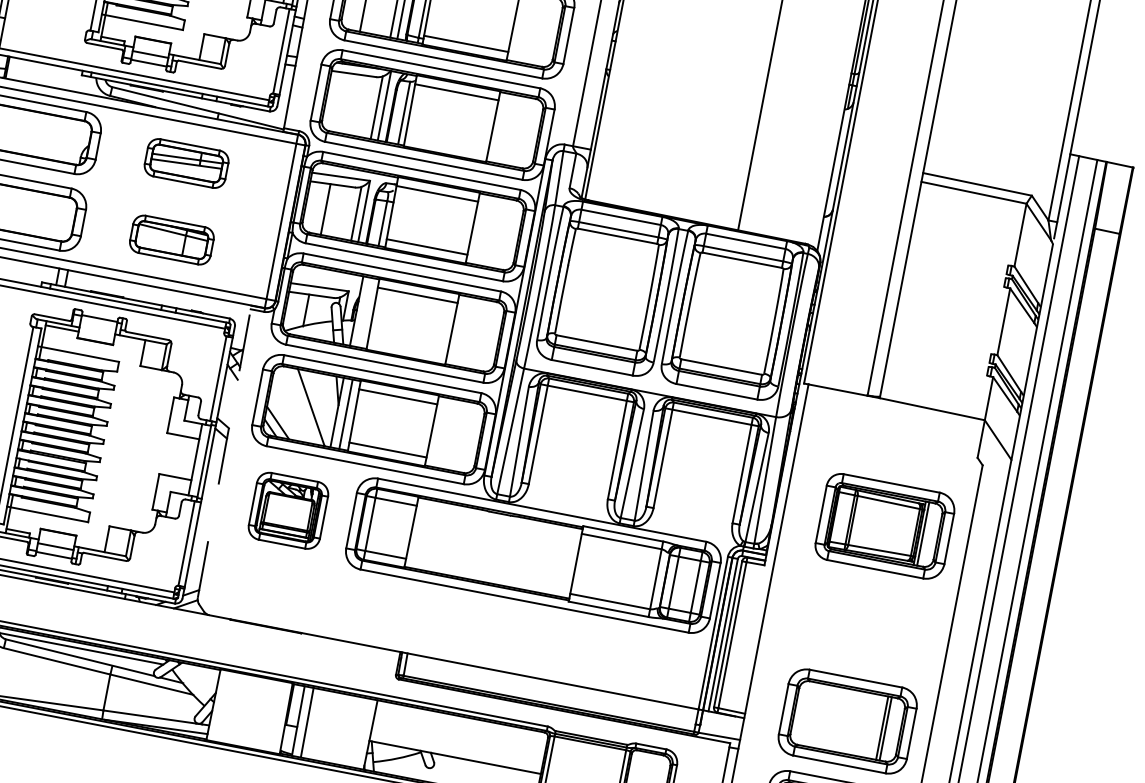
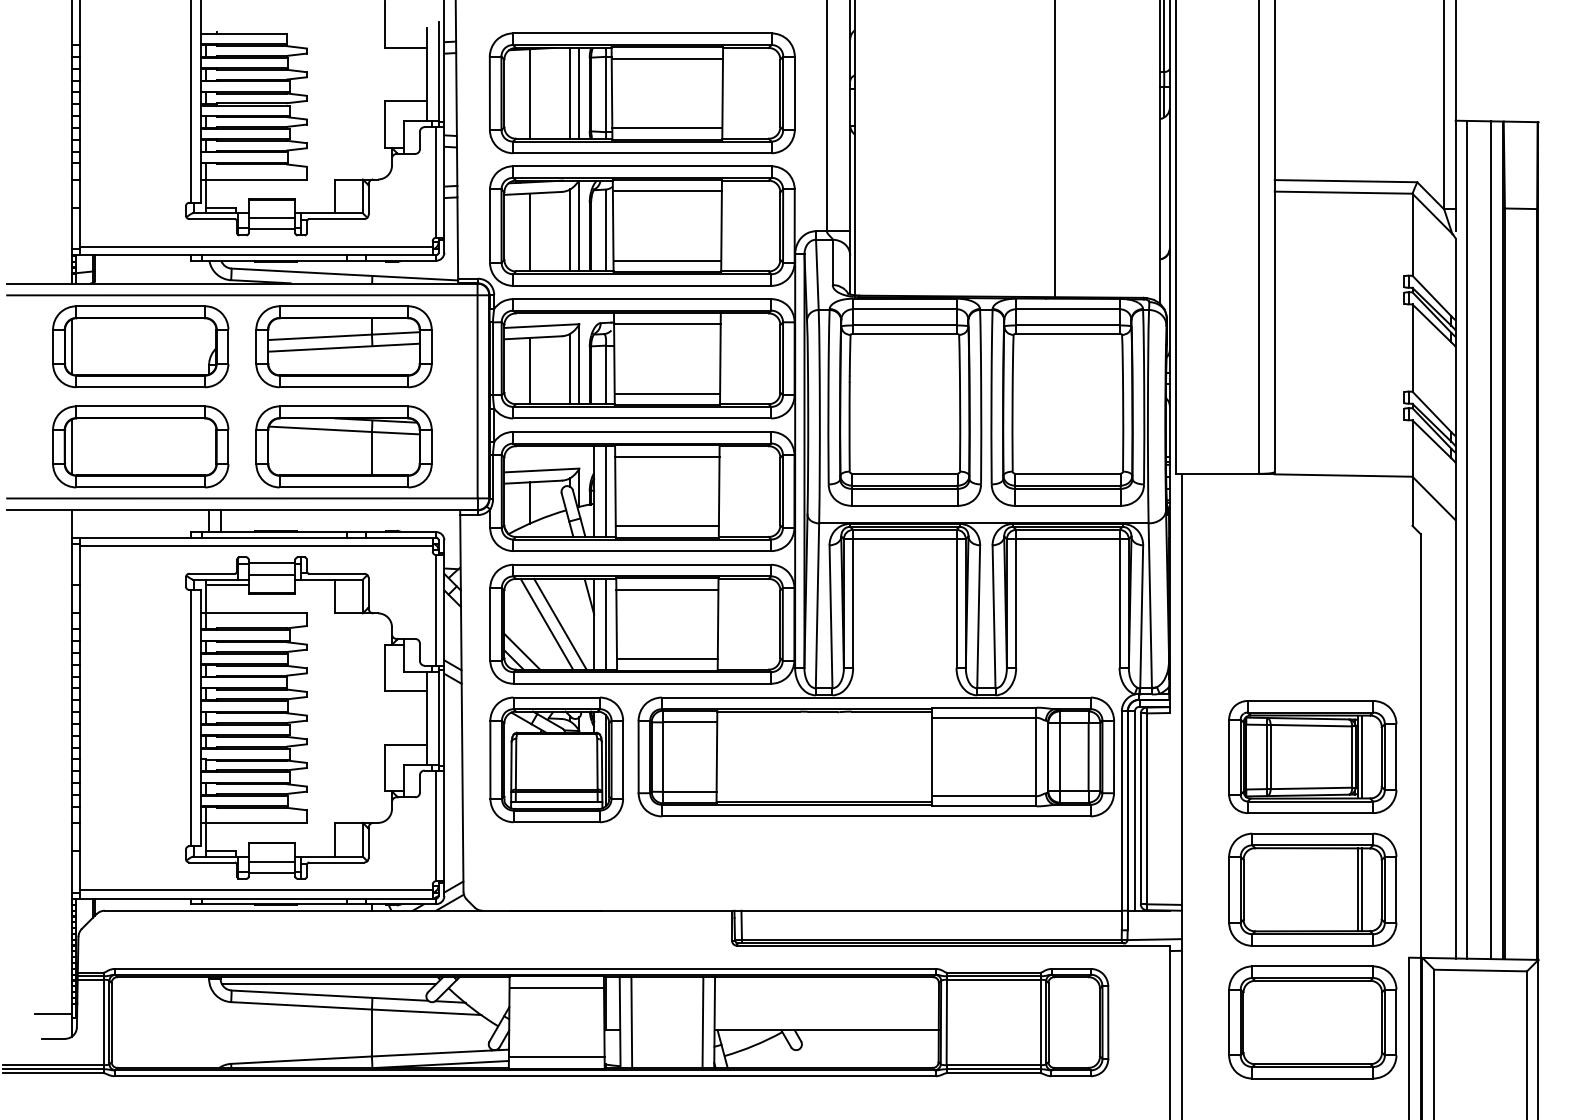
line: (346, 103) -> (530, 232), added
line: (446, 145) -> (667, 260), added
part: (186, 163) -> (343, 346), size x1.67
part: (171, 239) -> (343, 446), size x1.67
line: (365, 312) -> (605, 491), added
line: (97, 326) -> (271, 574), added
line: (406, 348) -> (666, 526), added
line: (300, 404) -> (546, 623), added
line: (224, 451) -> (461, 700), dashed -> solid
part: (288, 510) -> (556, 759), size x1.43
part: (885, 526) -> (1312, 756), moved
line: (254, 684) -> (556, 987), added
line: (361, 733) -> (702, 1022), added
line: (244, 738) -> (556, 1057), added

